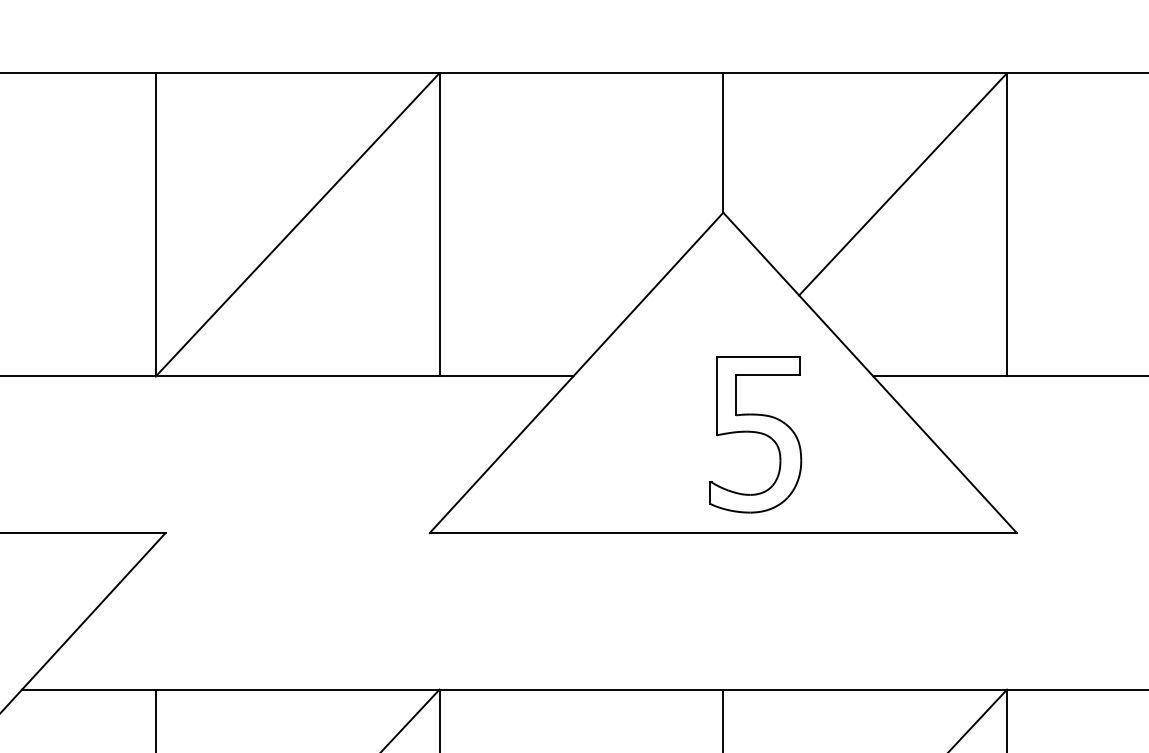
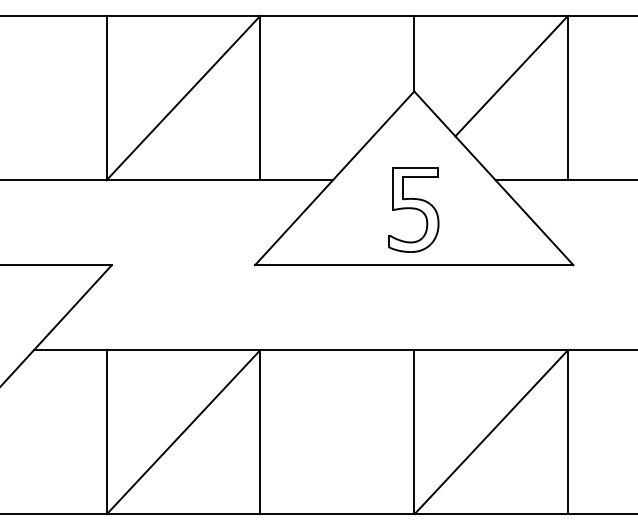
part: (755, 434) -> (413, 209), moved

